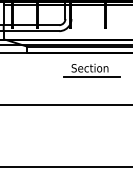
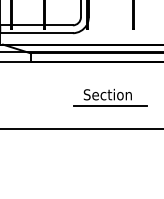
part: (91, 70) -> (109, 97), moved

